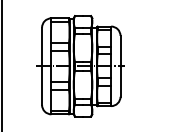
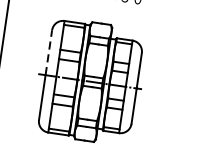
line: (42, 46) -> (49, 52), solid -> dashed

